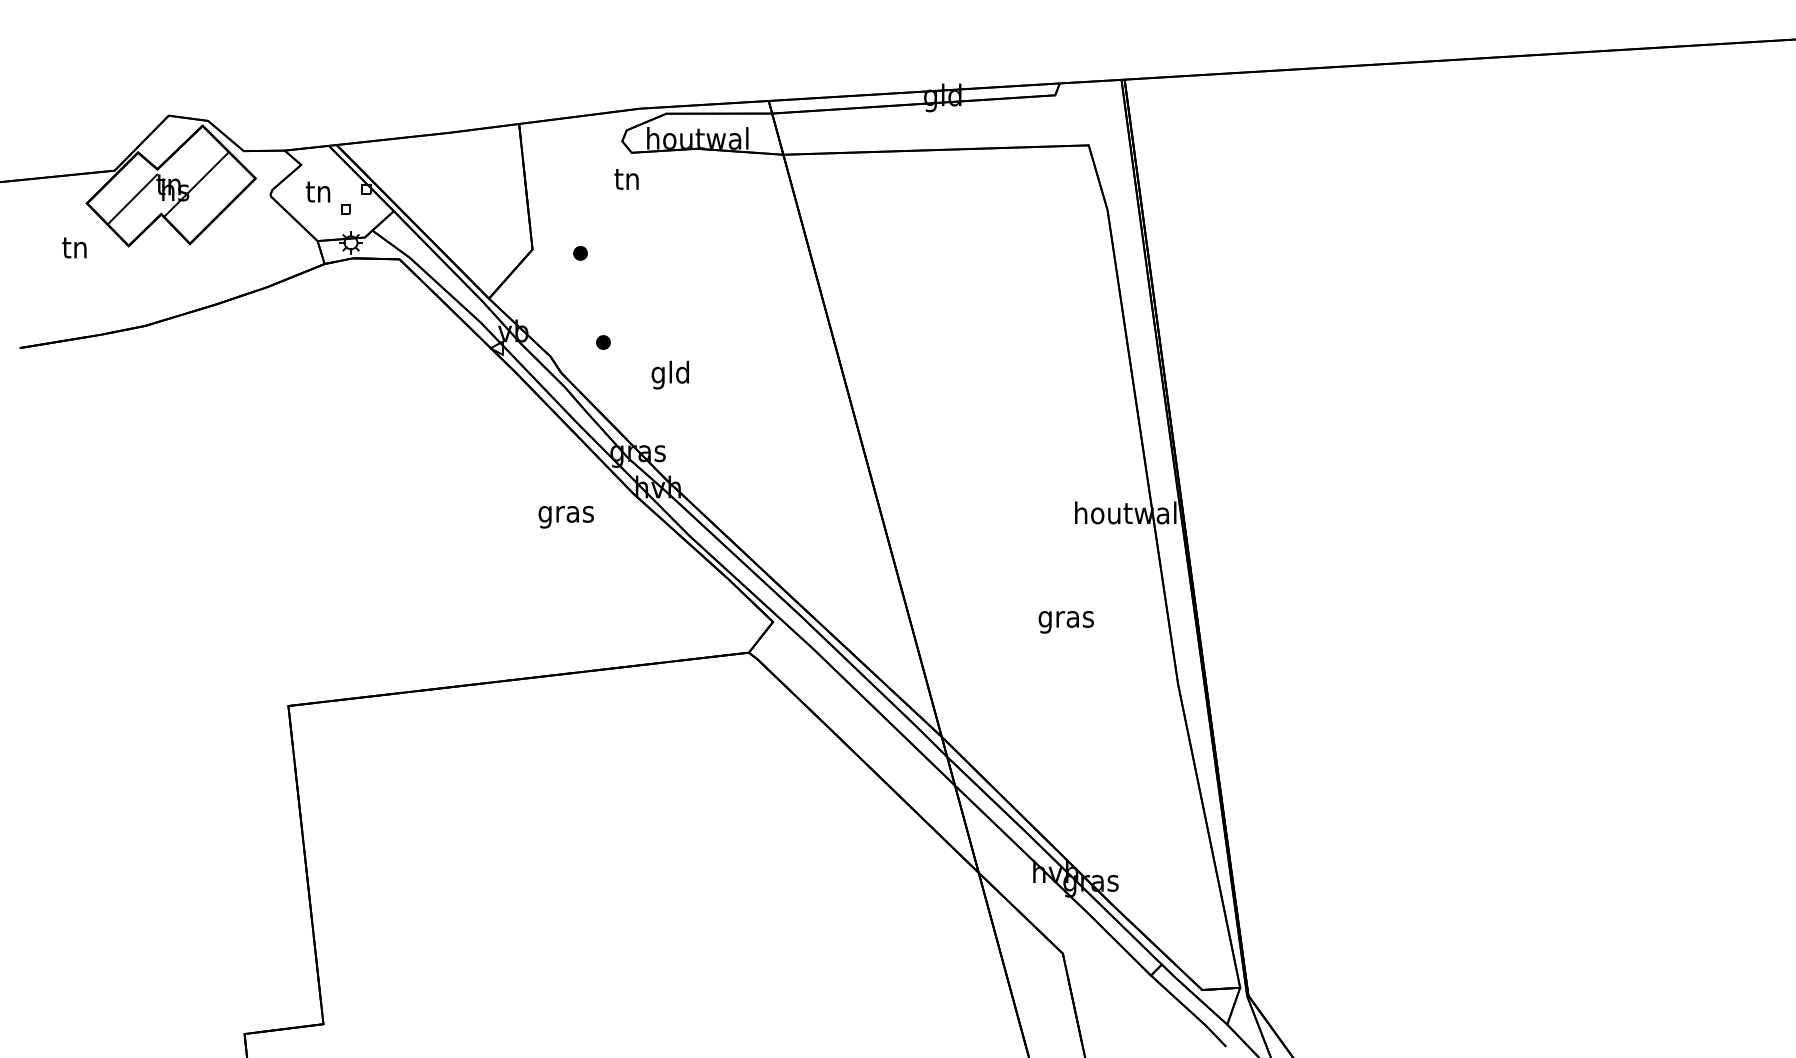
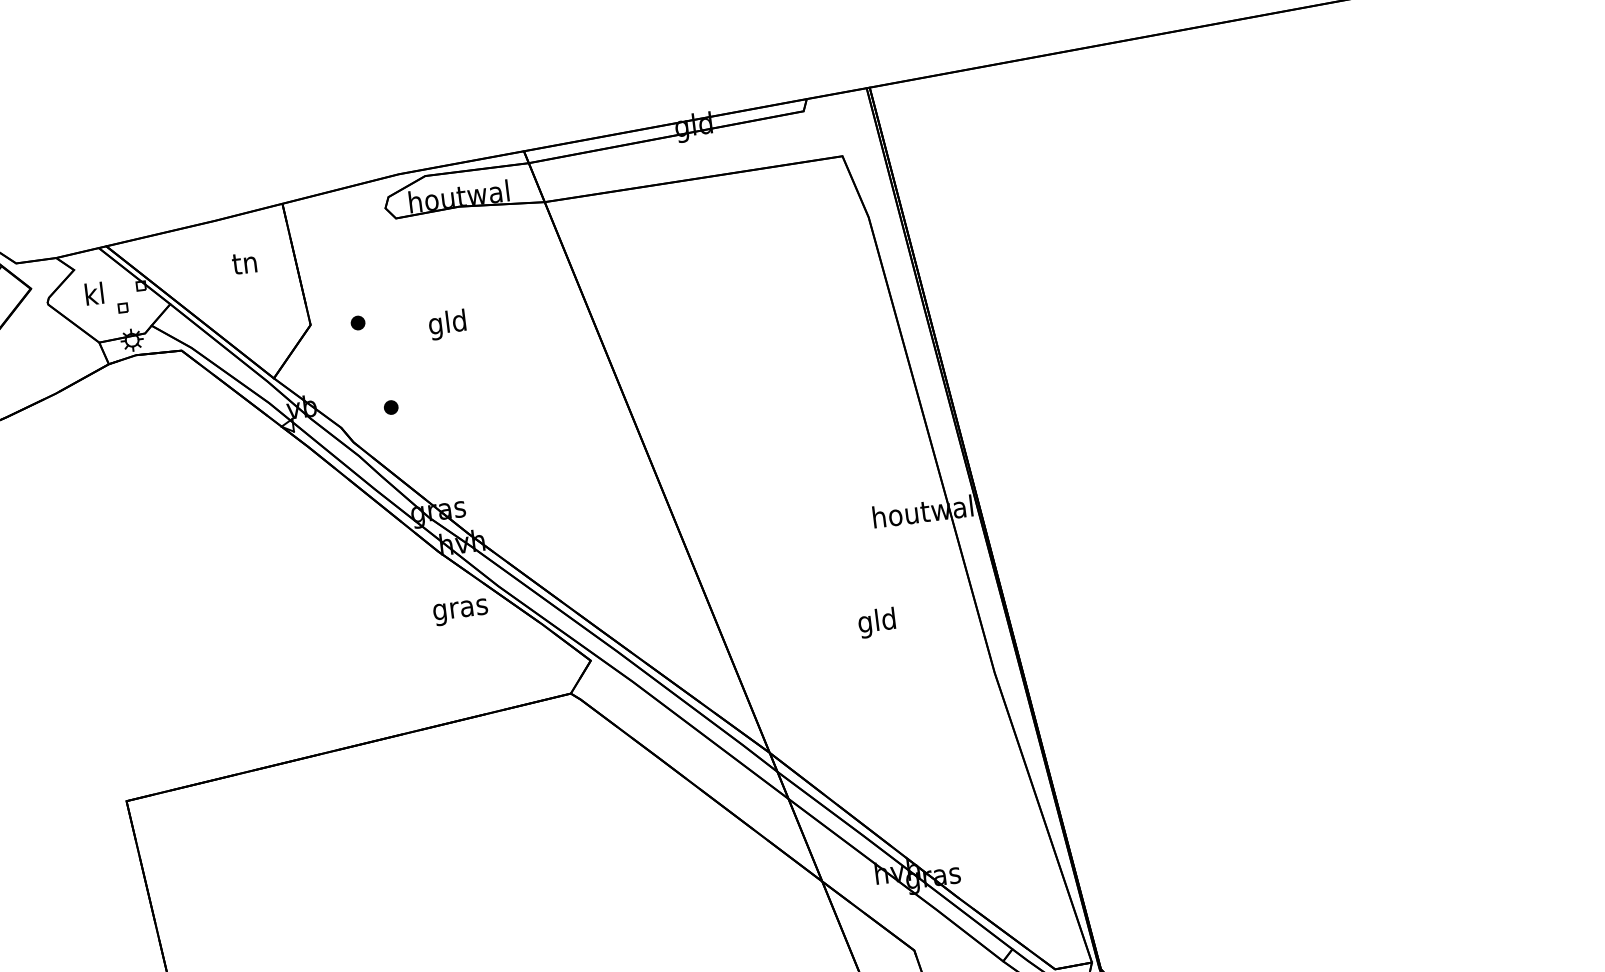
text: (626, 179) -> (244, 263), moved
text: (317, 191) -> (93, 294), tn -> kl
text: (669, 374) -> (446, 324), moved
text: (565, 517) -> (460, 612), moved
text: (1065, 619) -> (876, 623), gras -> gld

